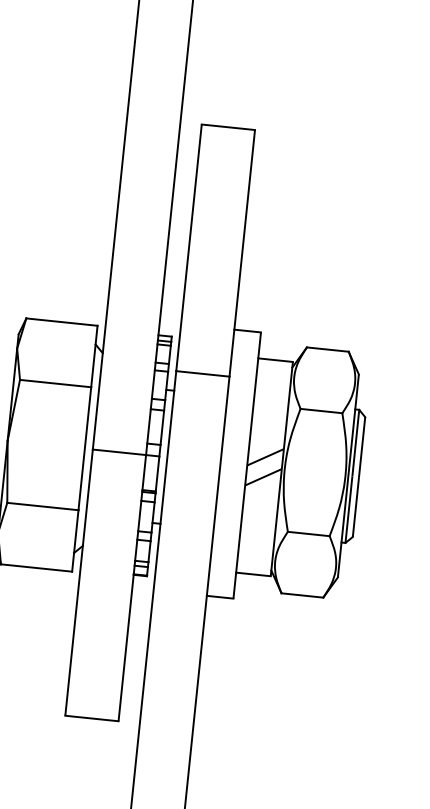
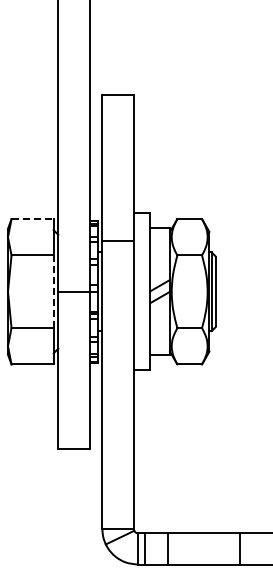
line: (63, 322) -> (33, 219), solid -> dashed
line: (84, 449) -> (53, 292), solid -> dashed

